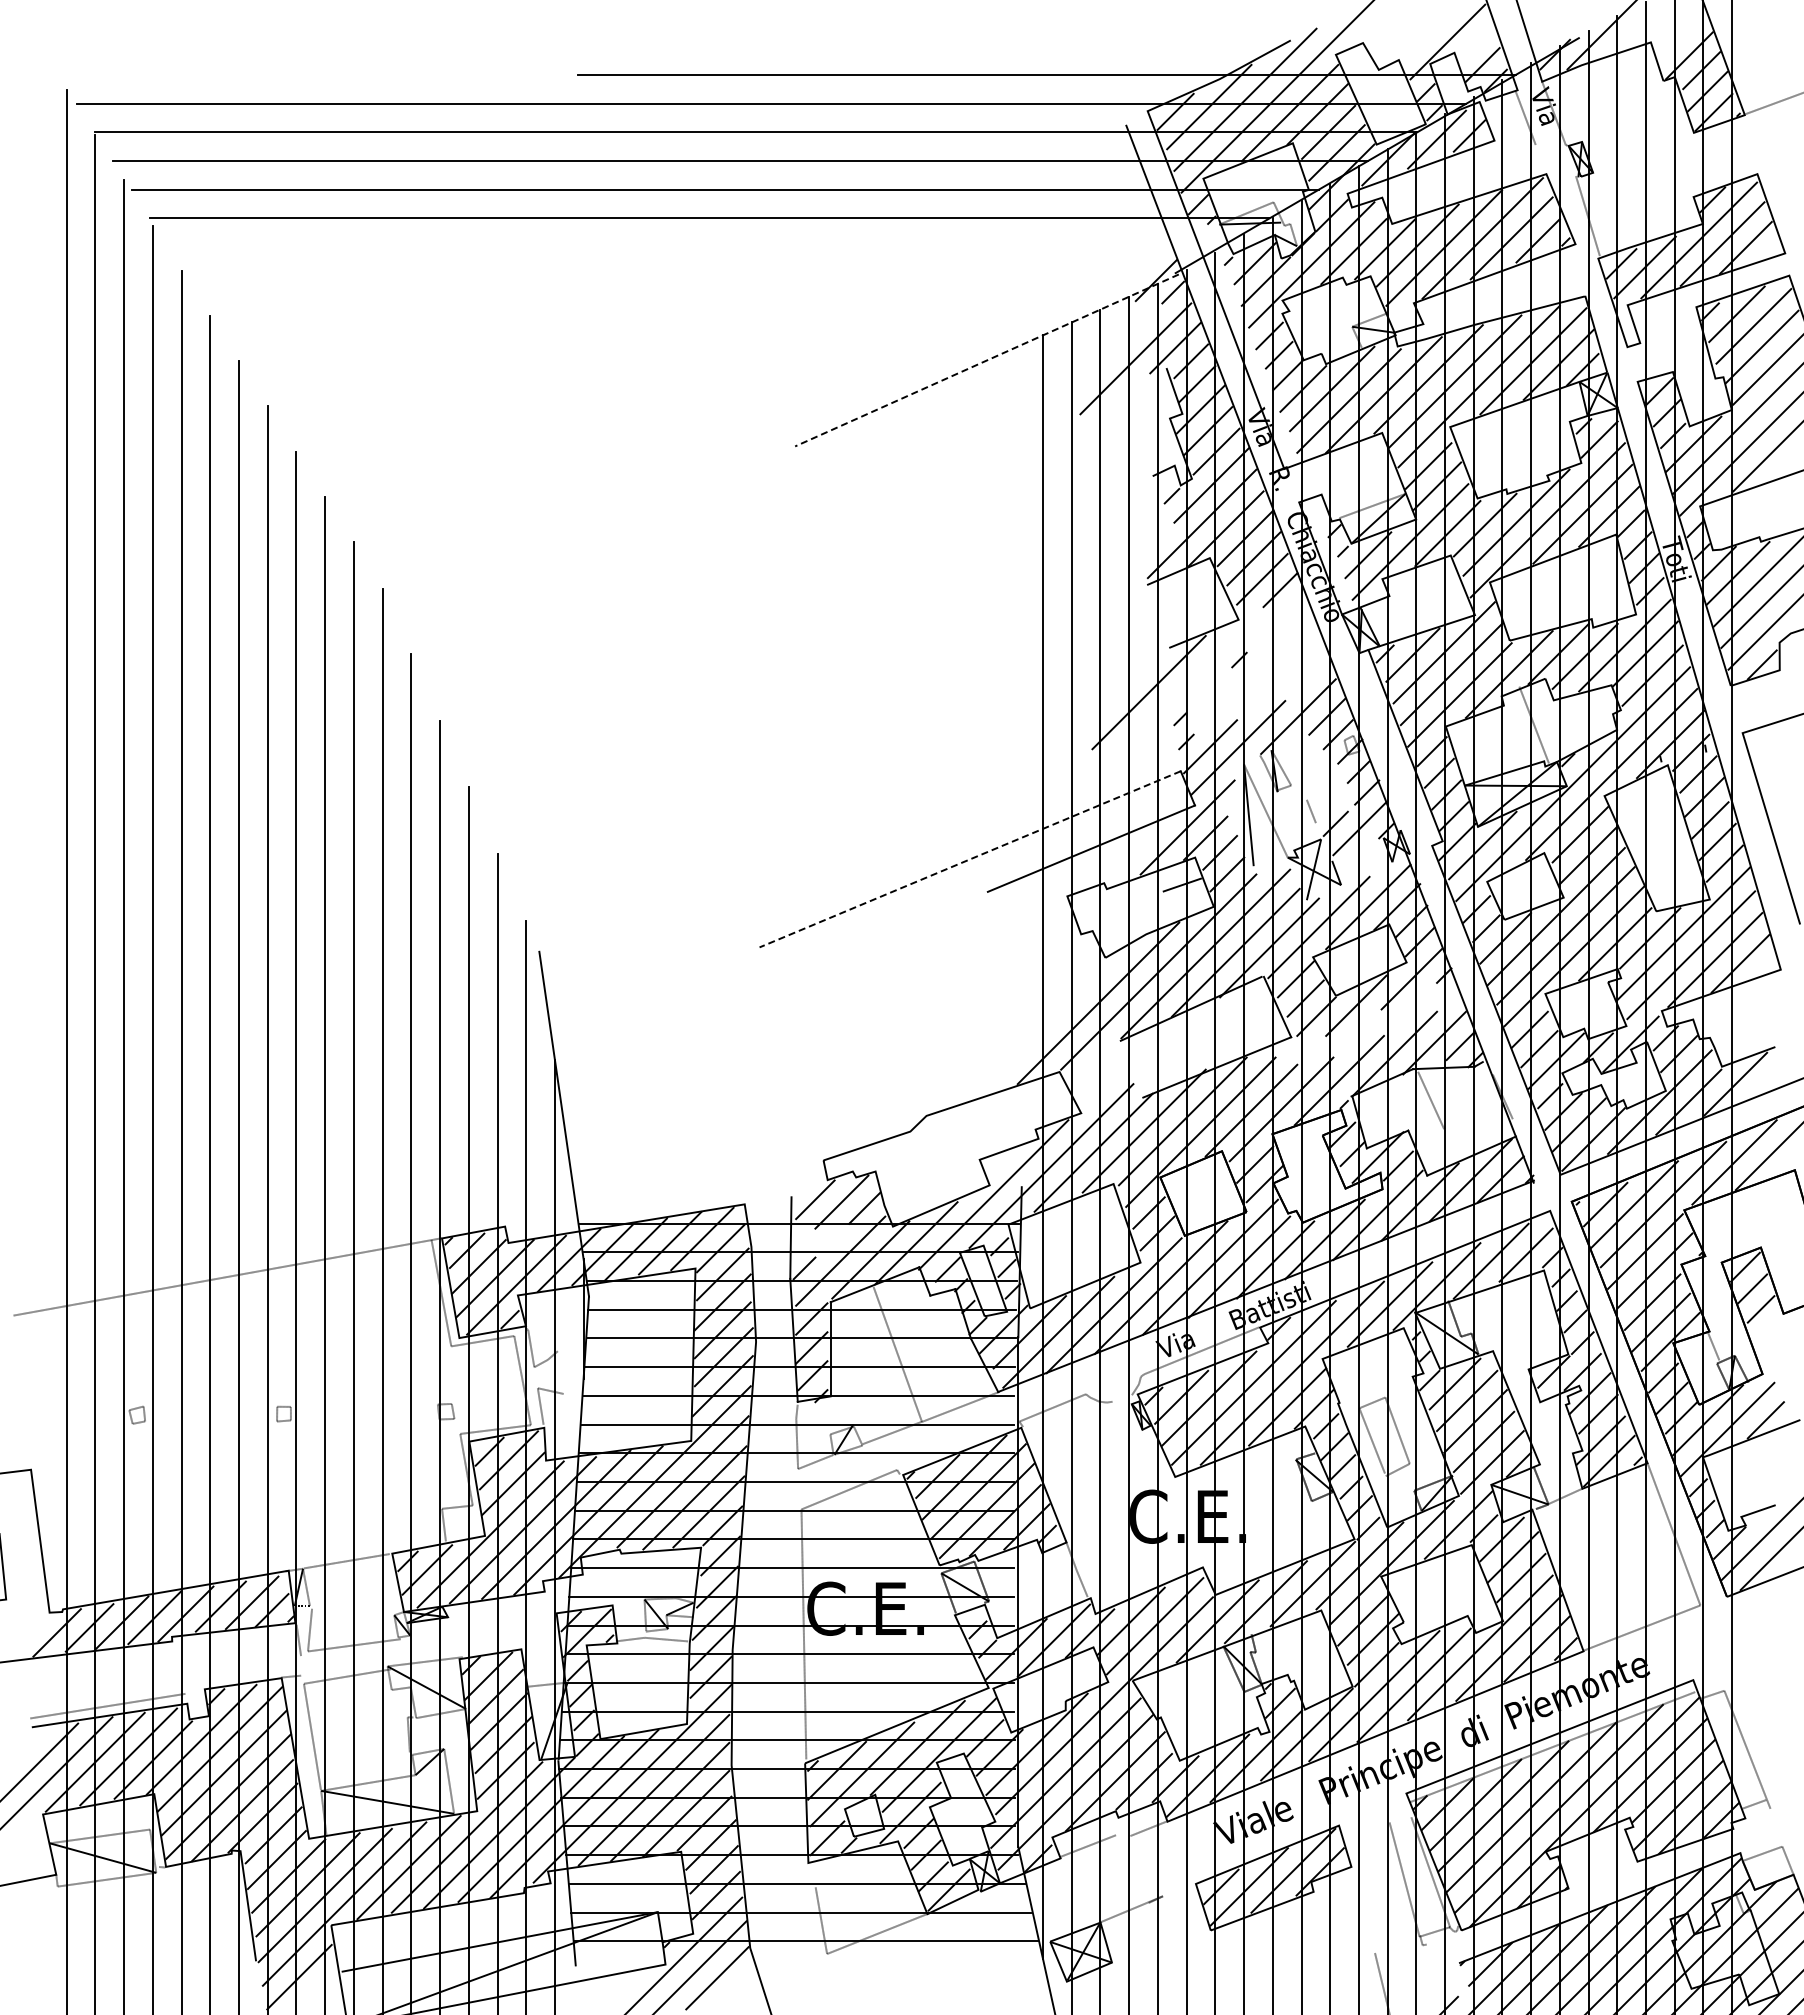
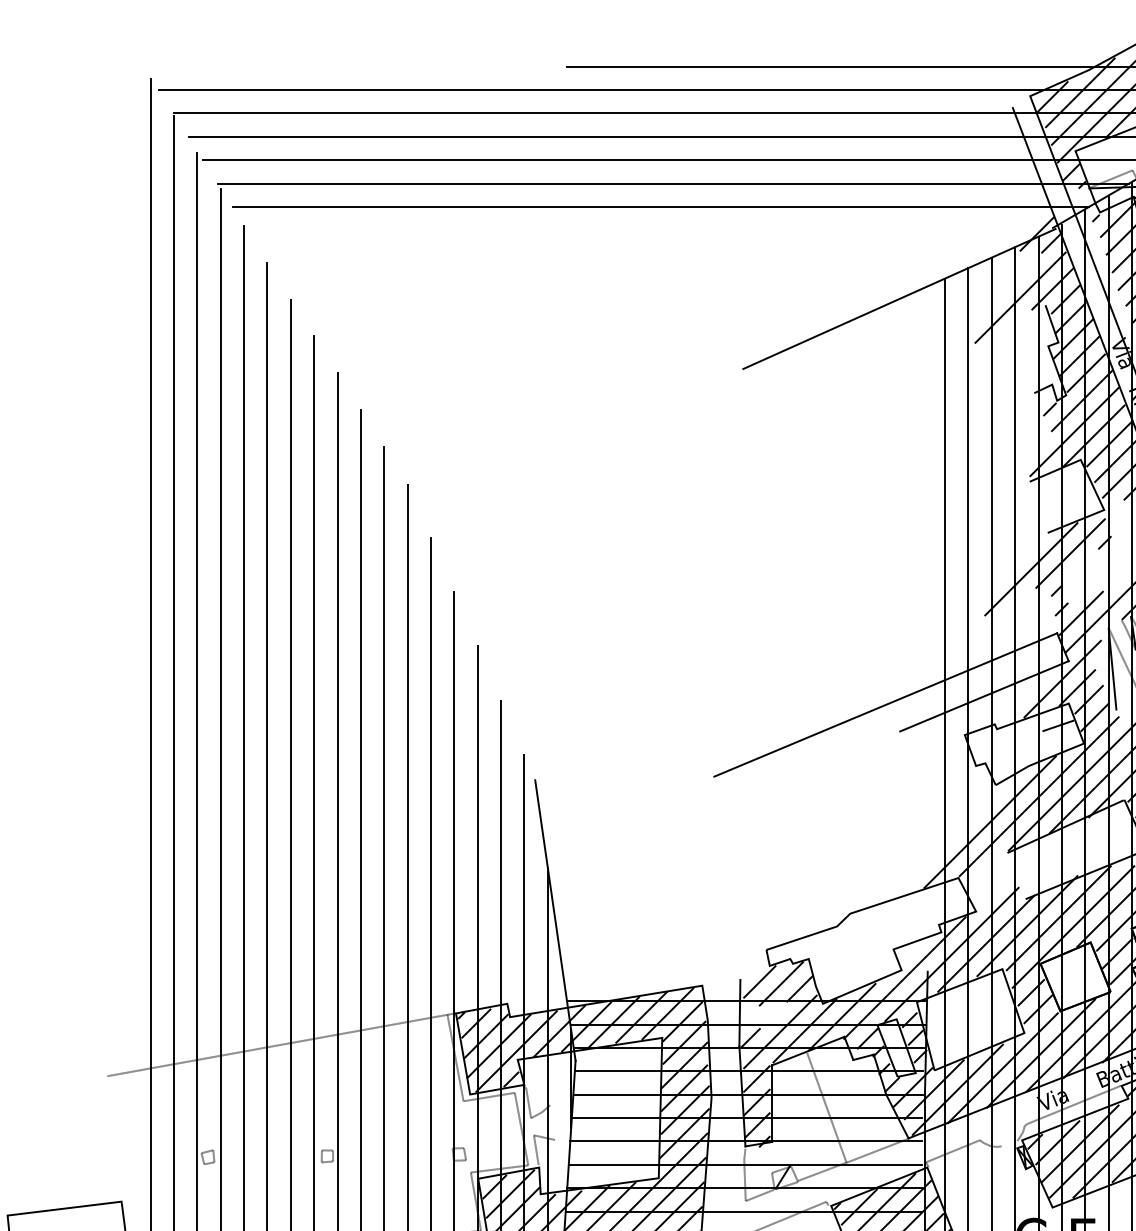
line: (693, 247) -> (660, 207), added
line: (986, 360) -> (899, 299), dashed -> solid
line: (1197, 673) -> (1070, 553), added
line: (969, 859) -> (885, 705), dashed -> solid

